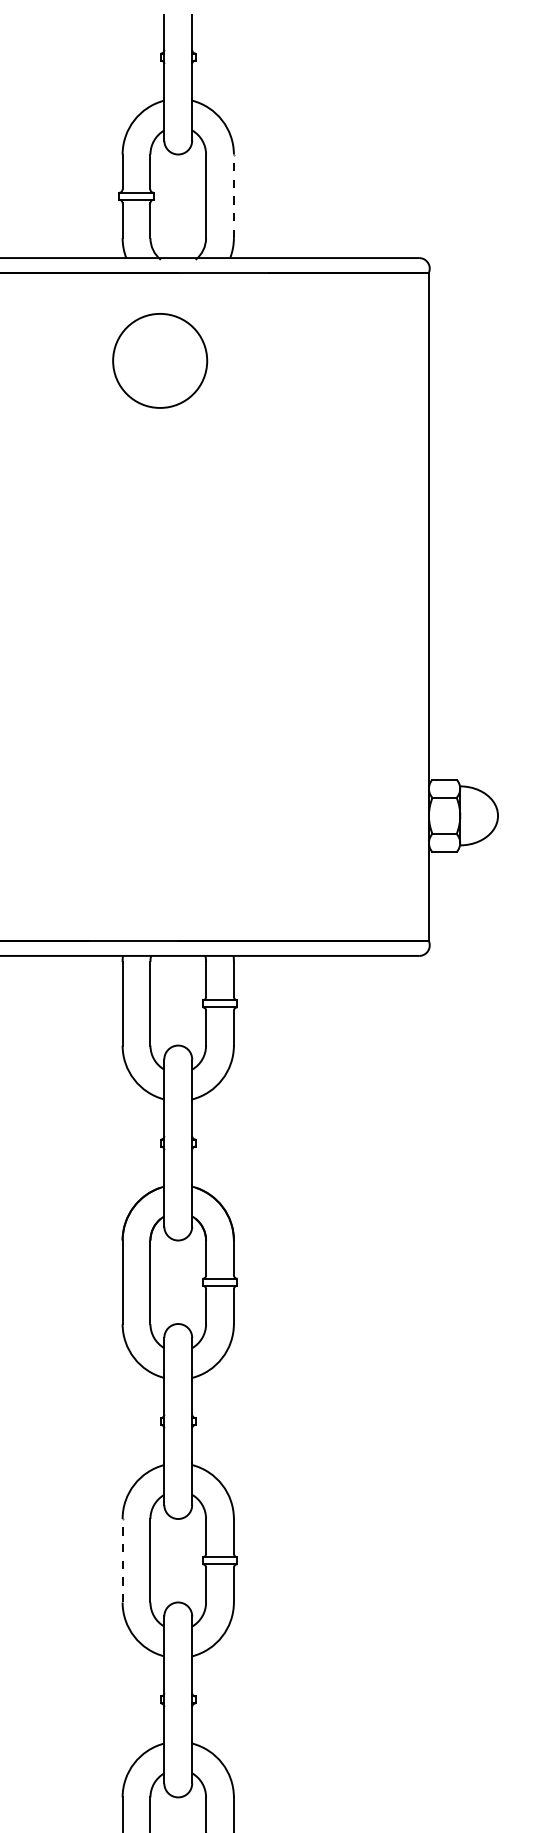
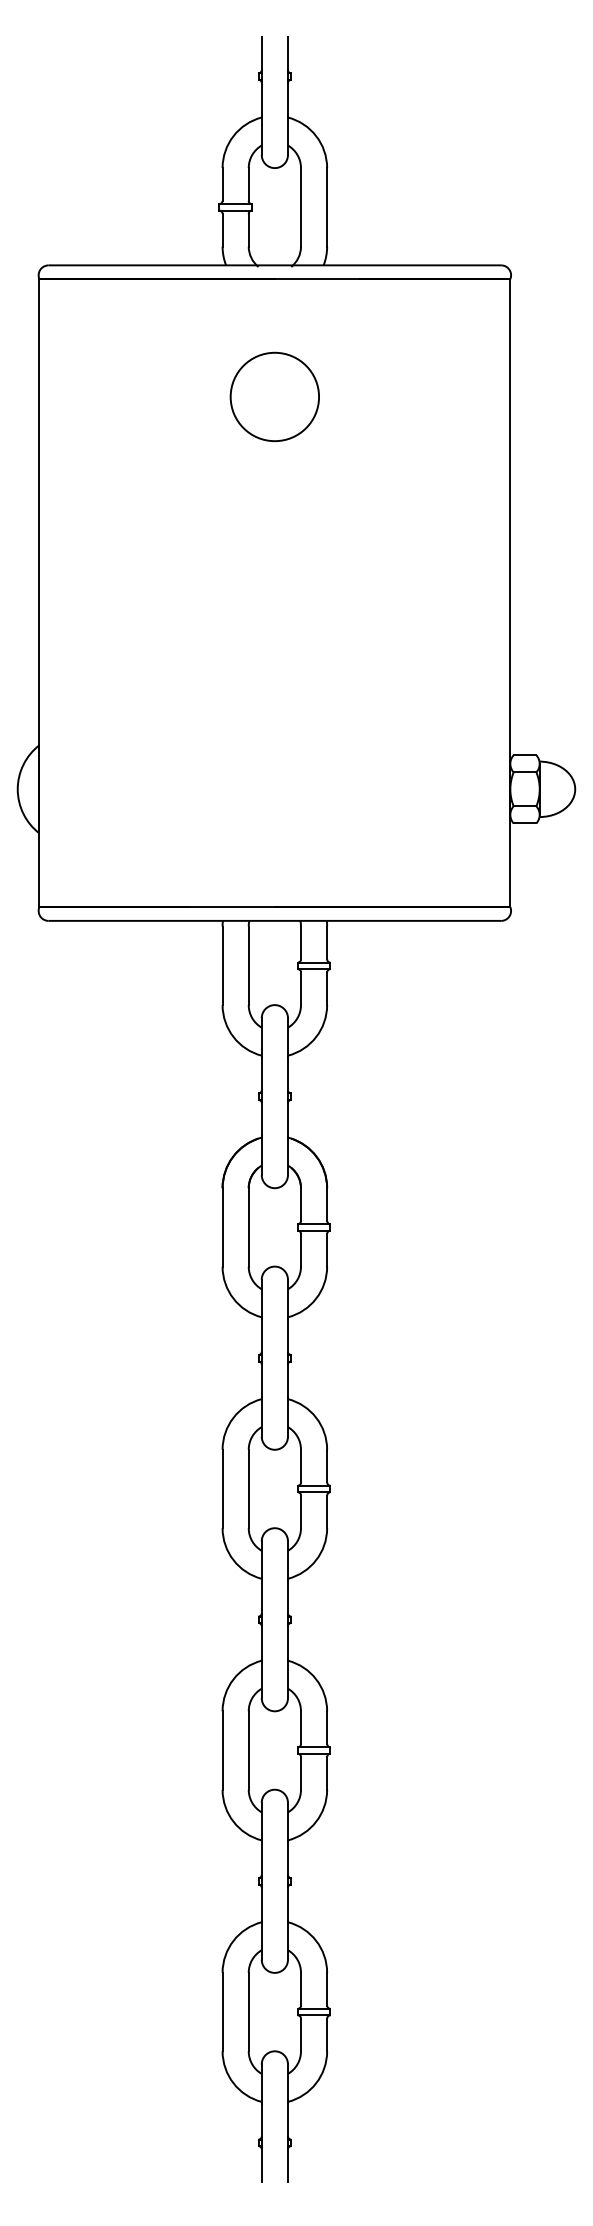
line: (234, 195) -> (327, 206), dashed -> solid
circle: (159, 360) -> (274, 396), moved
line: (122, 1560) -> (222, 1488), dashed -> solid

